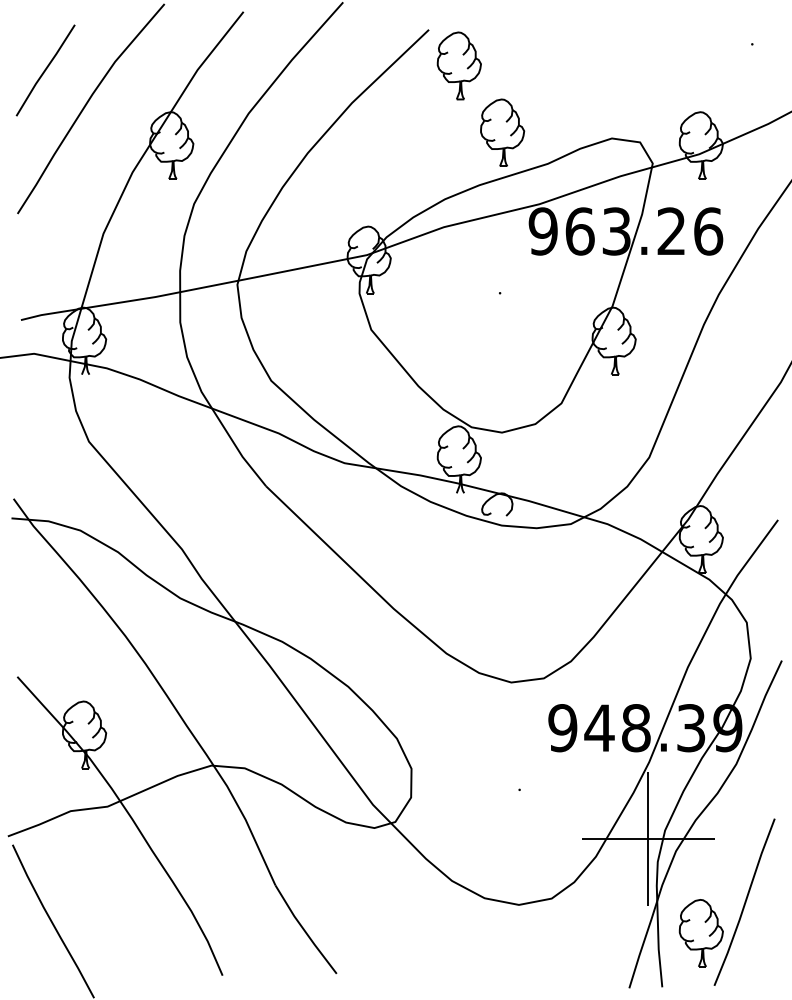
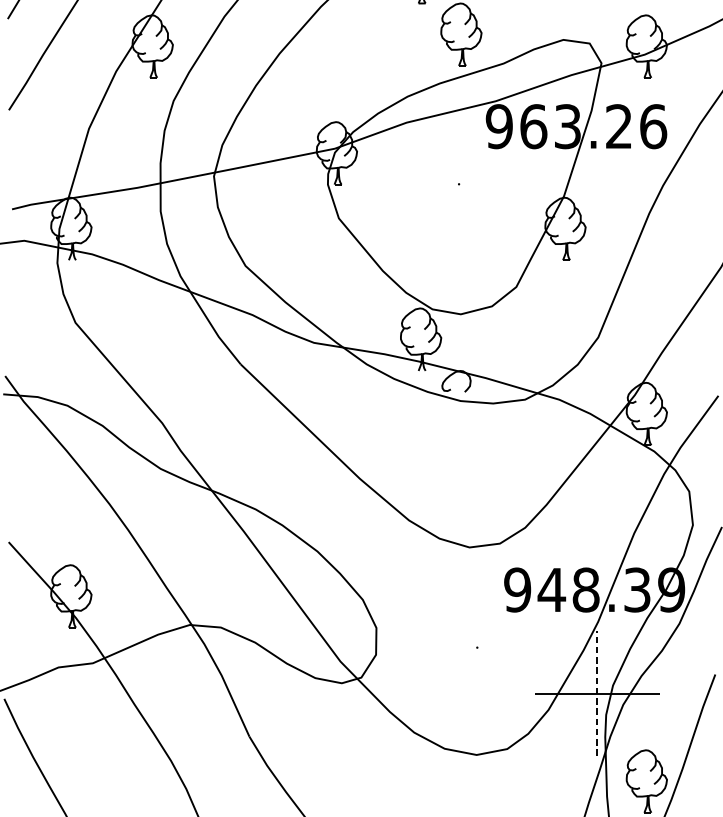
line: (648, 839) -> (597, 693), solid -> dashed

